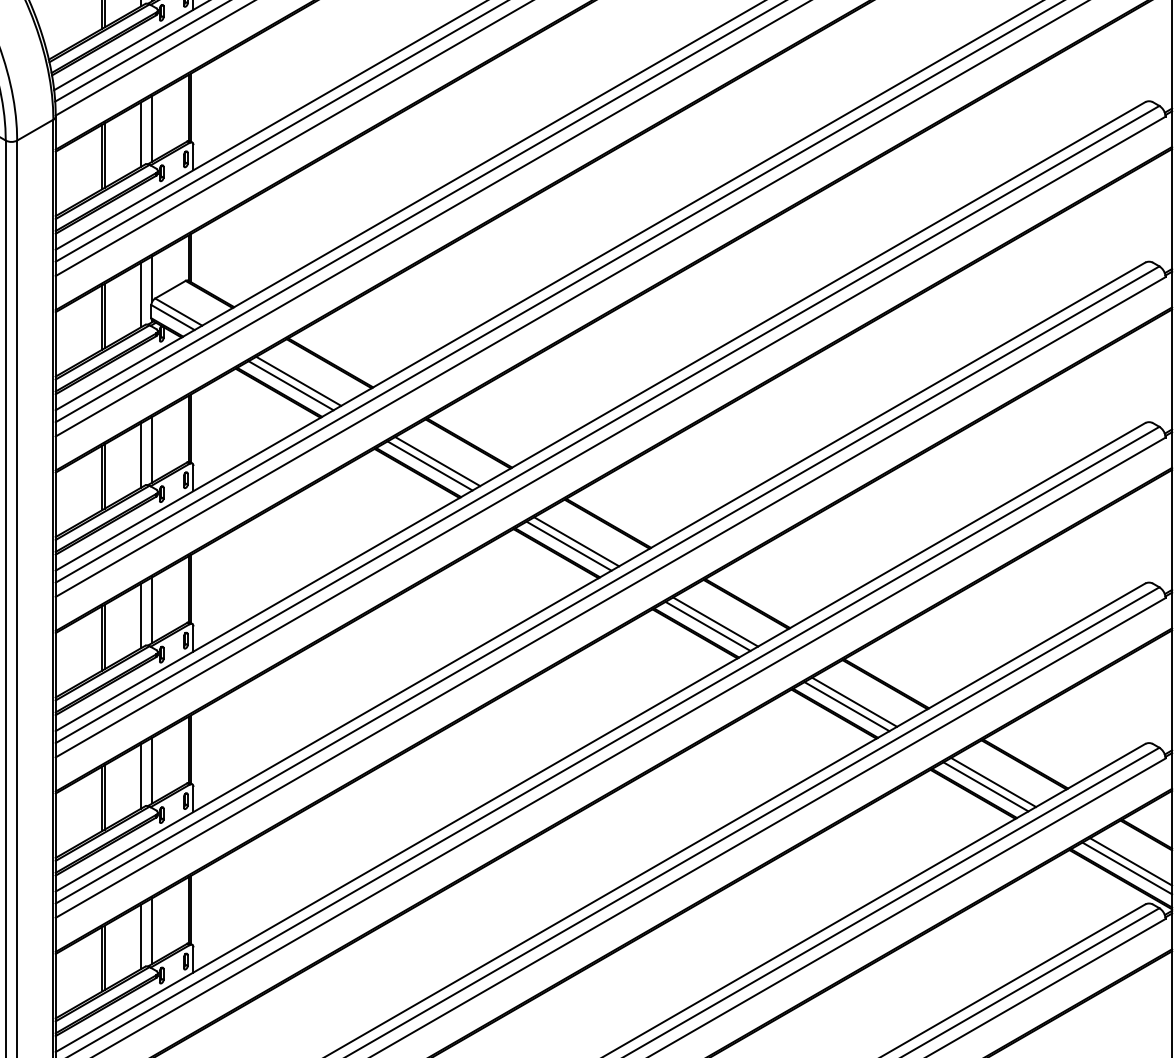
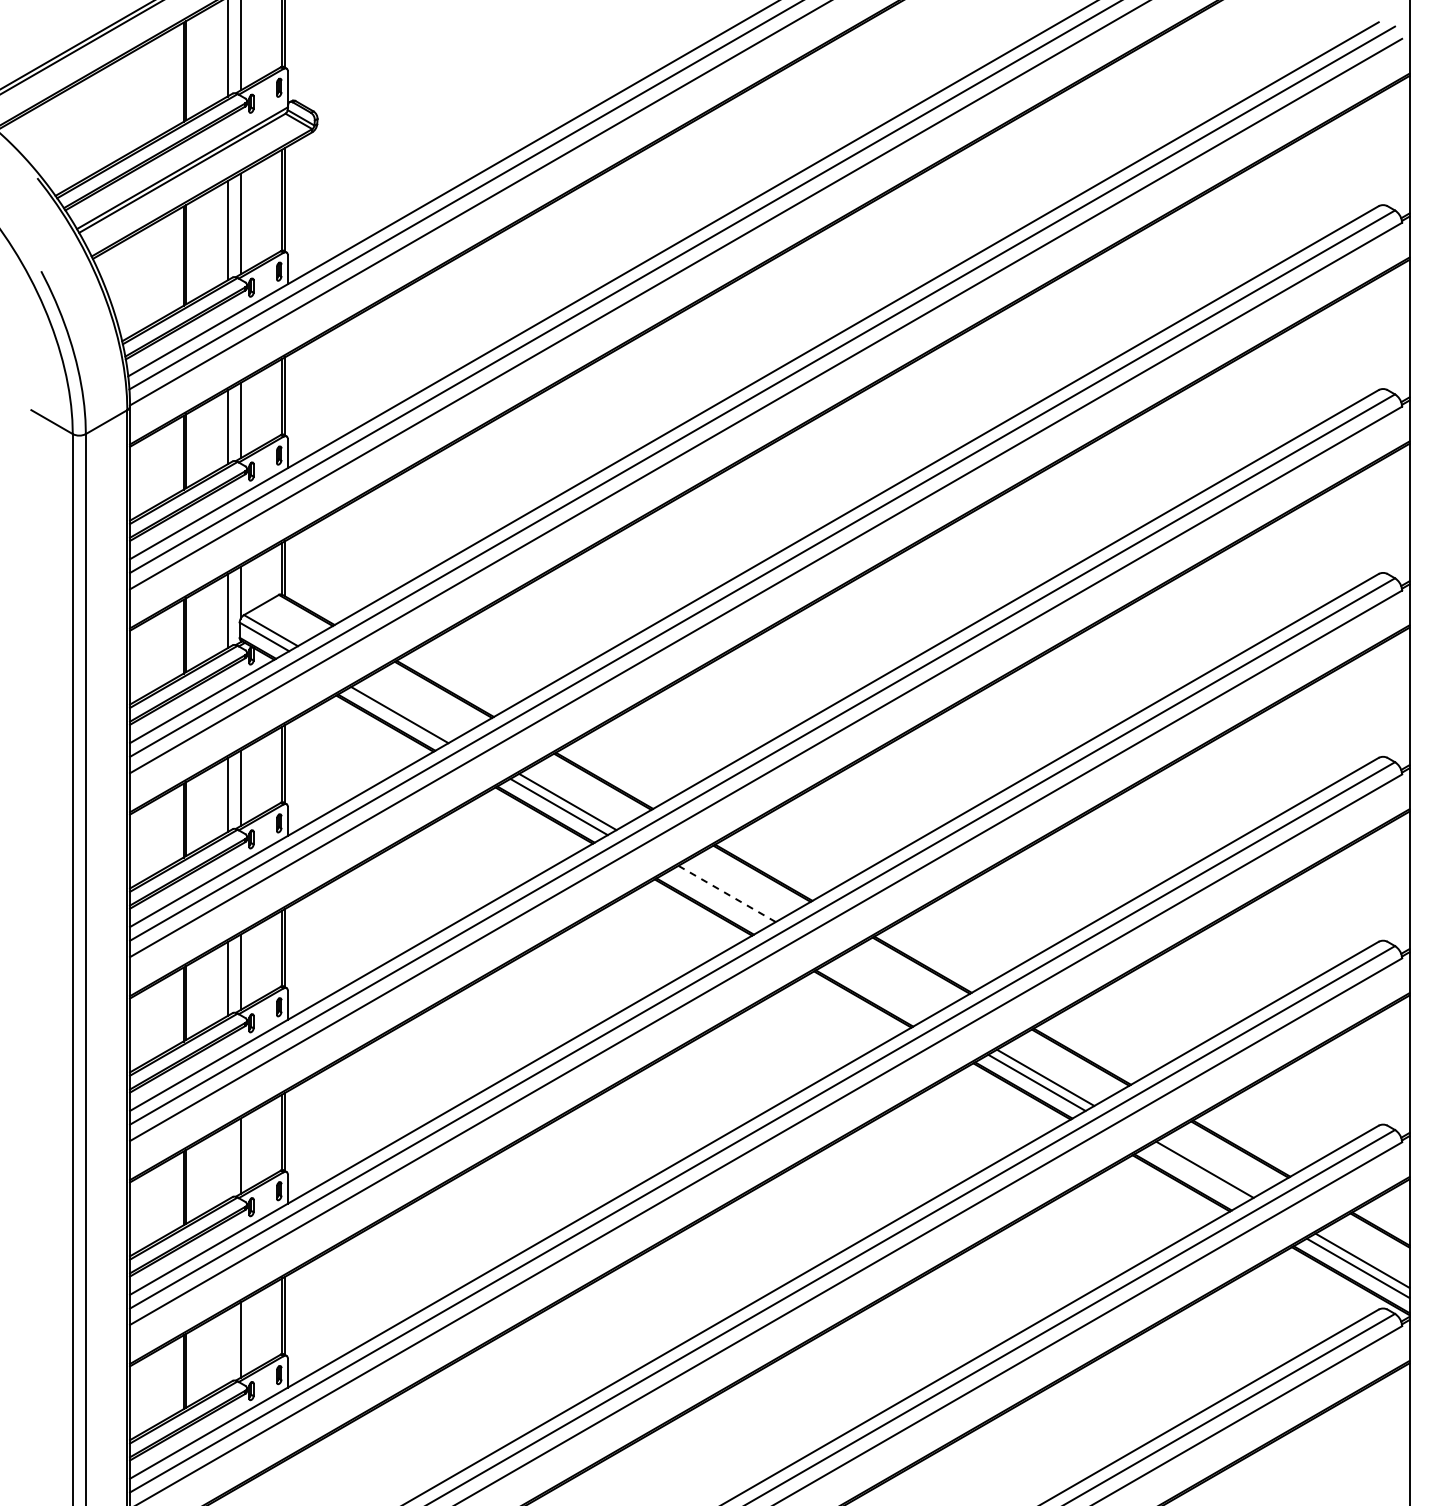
line: (298, 380) -> (408, 709), removed
line: (576, 541) -> (726, 893), solid -> dashed
line: (569, 545) -> (718, 898), removed
line: (715, 621) -> (886, 985), removed
line: (707, 626) -> (877, 990), removed
line: (140, 776) -> (227, 1162), removed
line: (985, 786) -> (1195, 1174), removed
line: (140, 936) -> (227, 1346), removed

